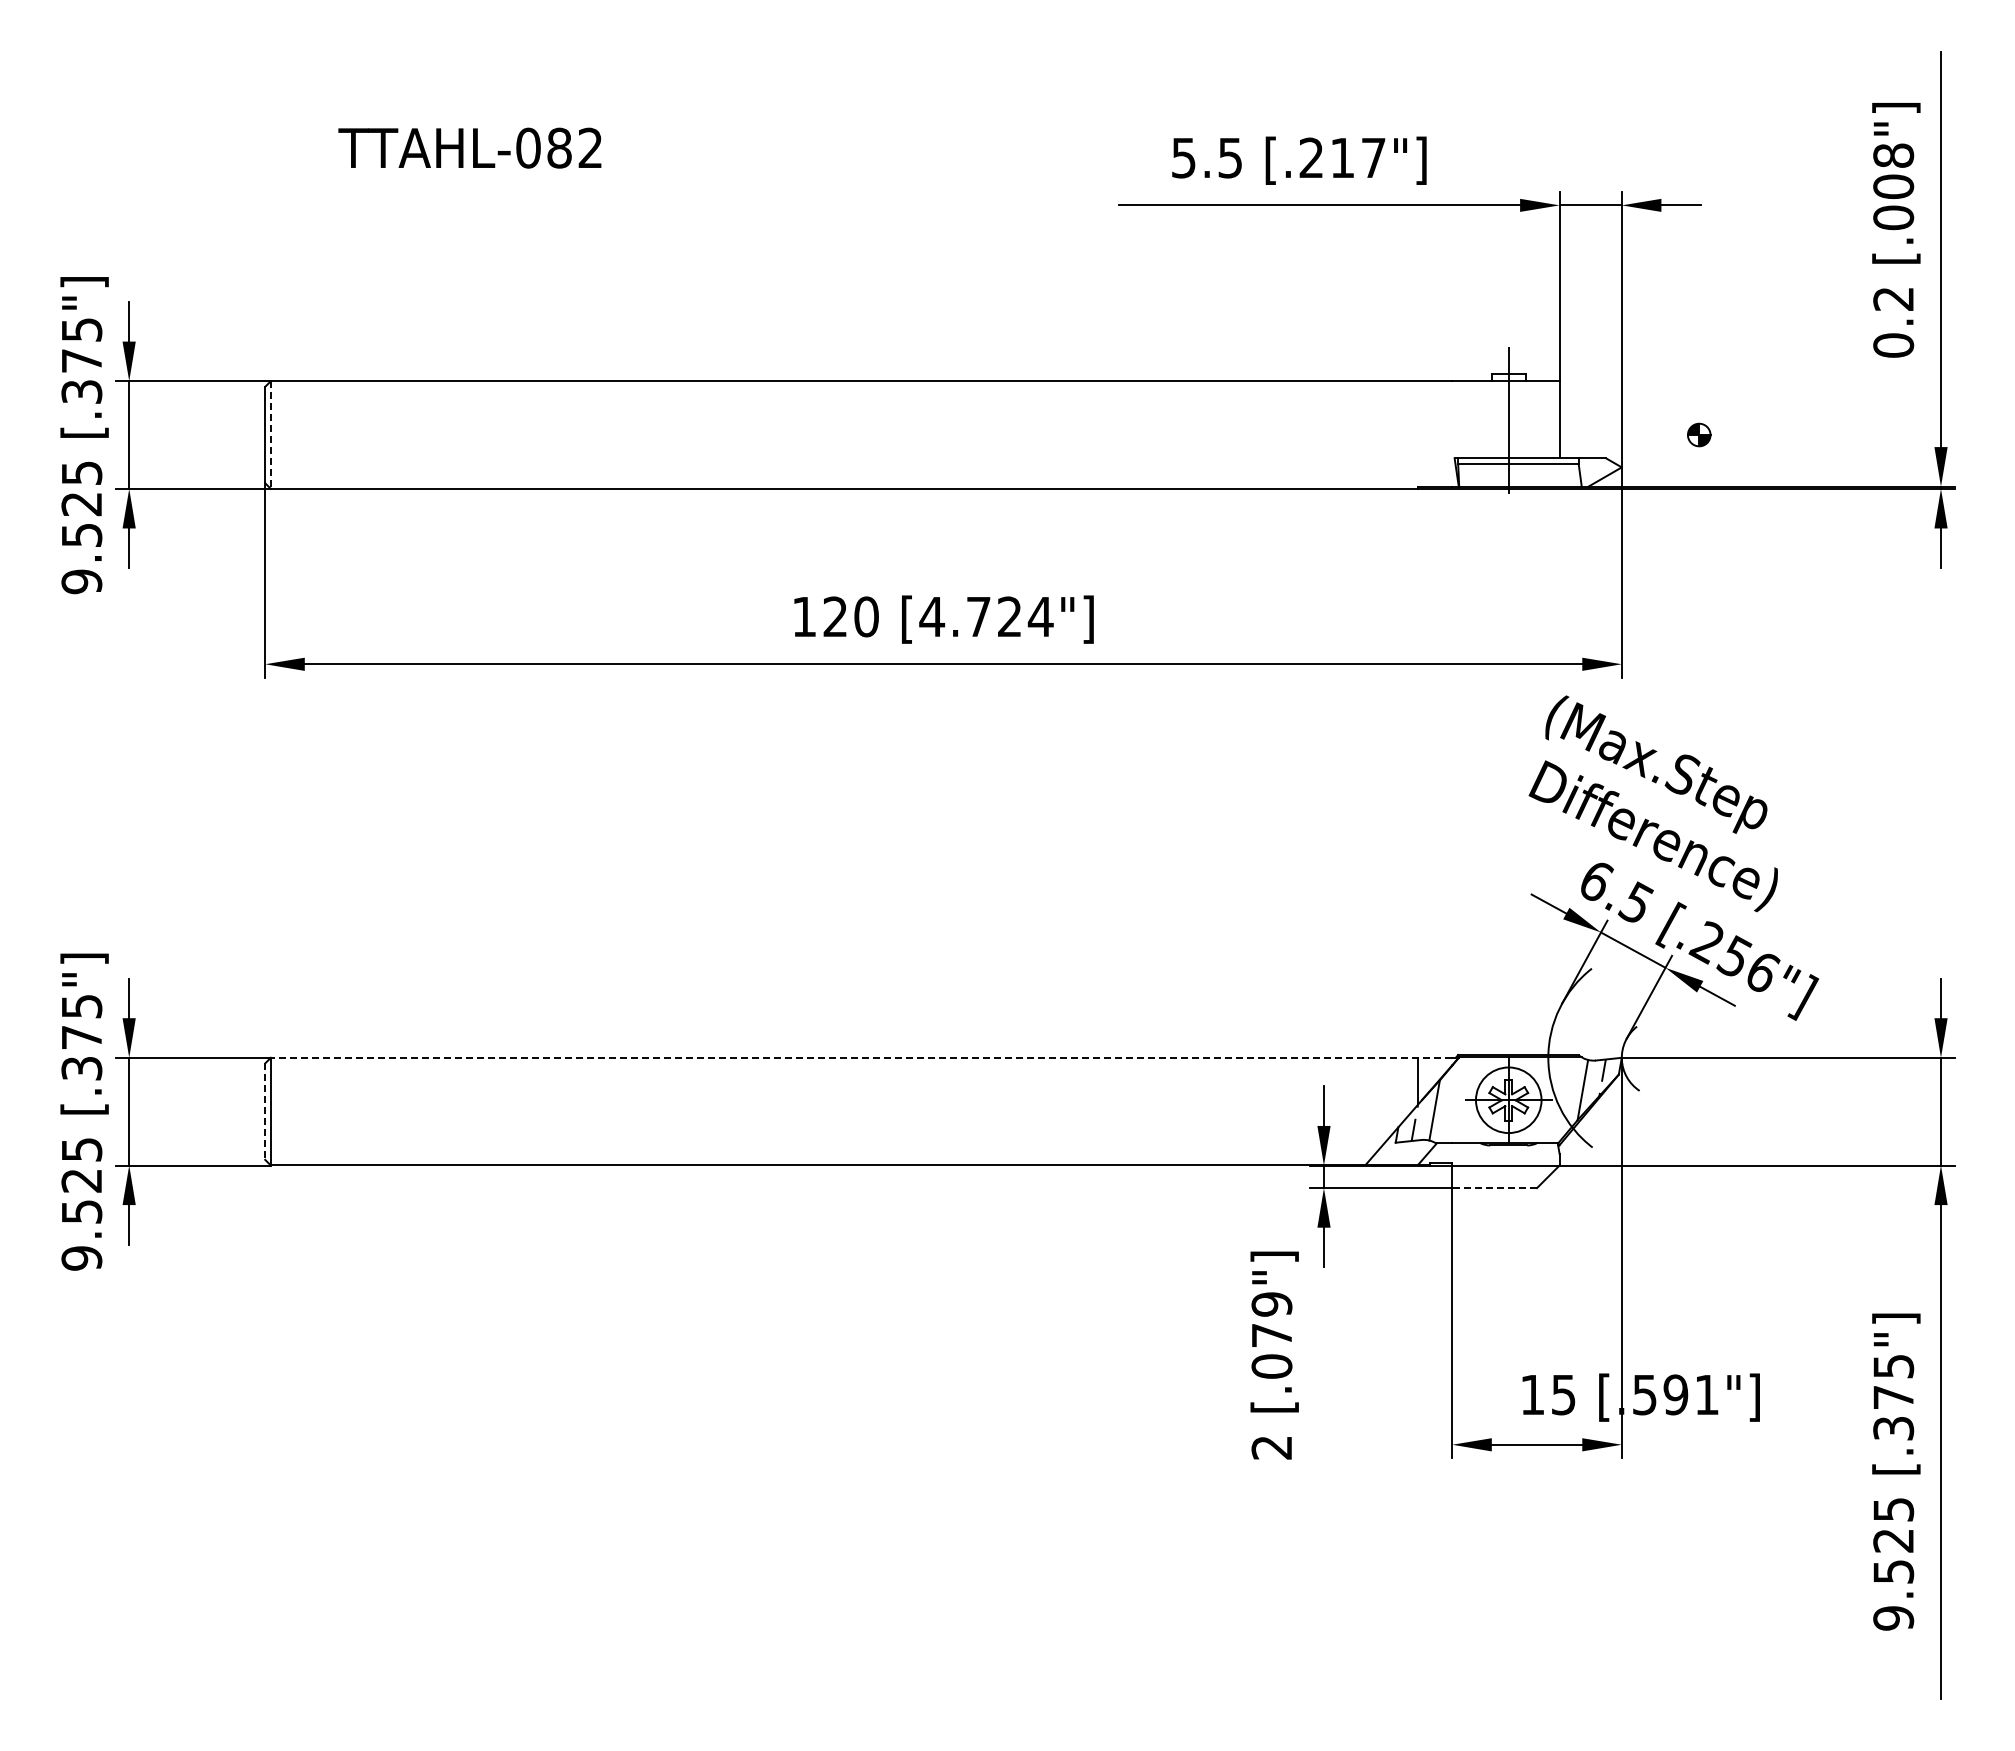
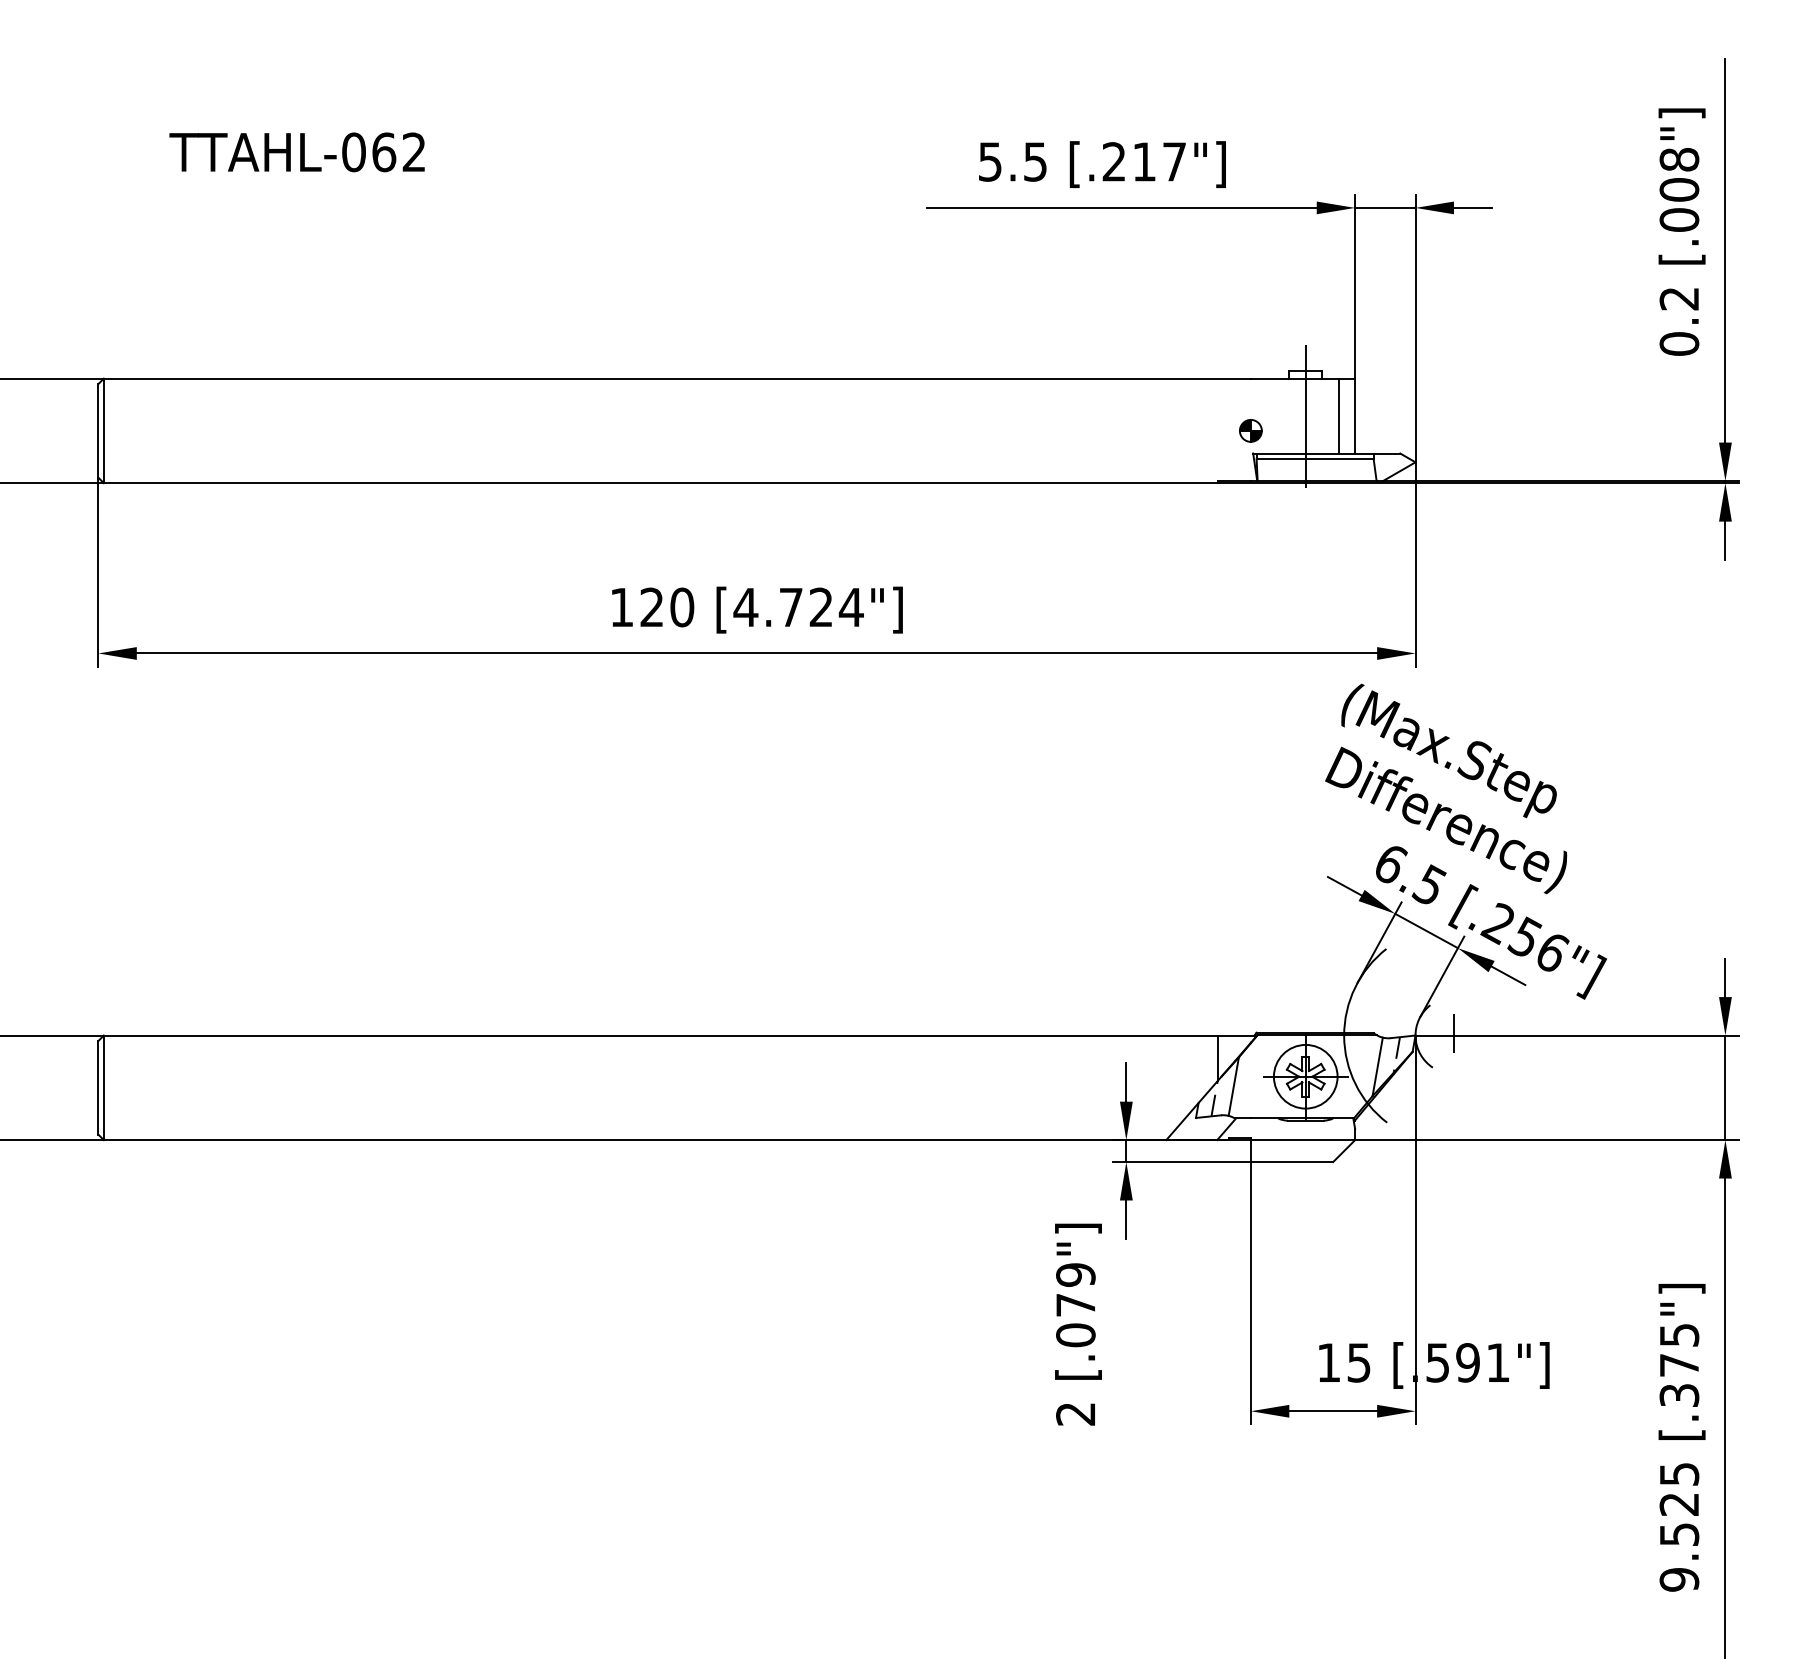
text: (559, 147) -> (384, 151), TTAHL-082 -> TTAHL-062
line: (1542, 419) -> (1338, 415), added
part: (1699, 434) -> (1251, 430), moved
line: (270, 435) -> (103, 431), dashed -> solid
line: (1661, 1055) -> (1454, 1033), added
line: (861, 1057) -> (677, 1035), dashed -> solid
line: (265, 1112) -> (98, 1088), dashed -> solid
line: (1494, 1188) -> (1291, 1162), dashed -> solid

